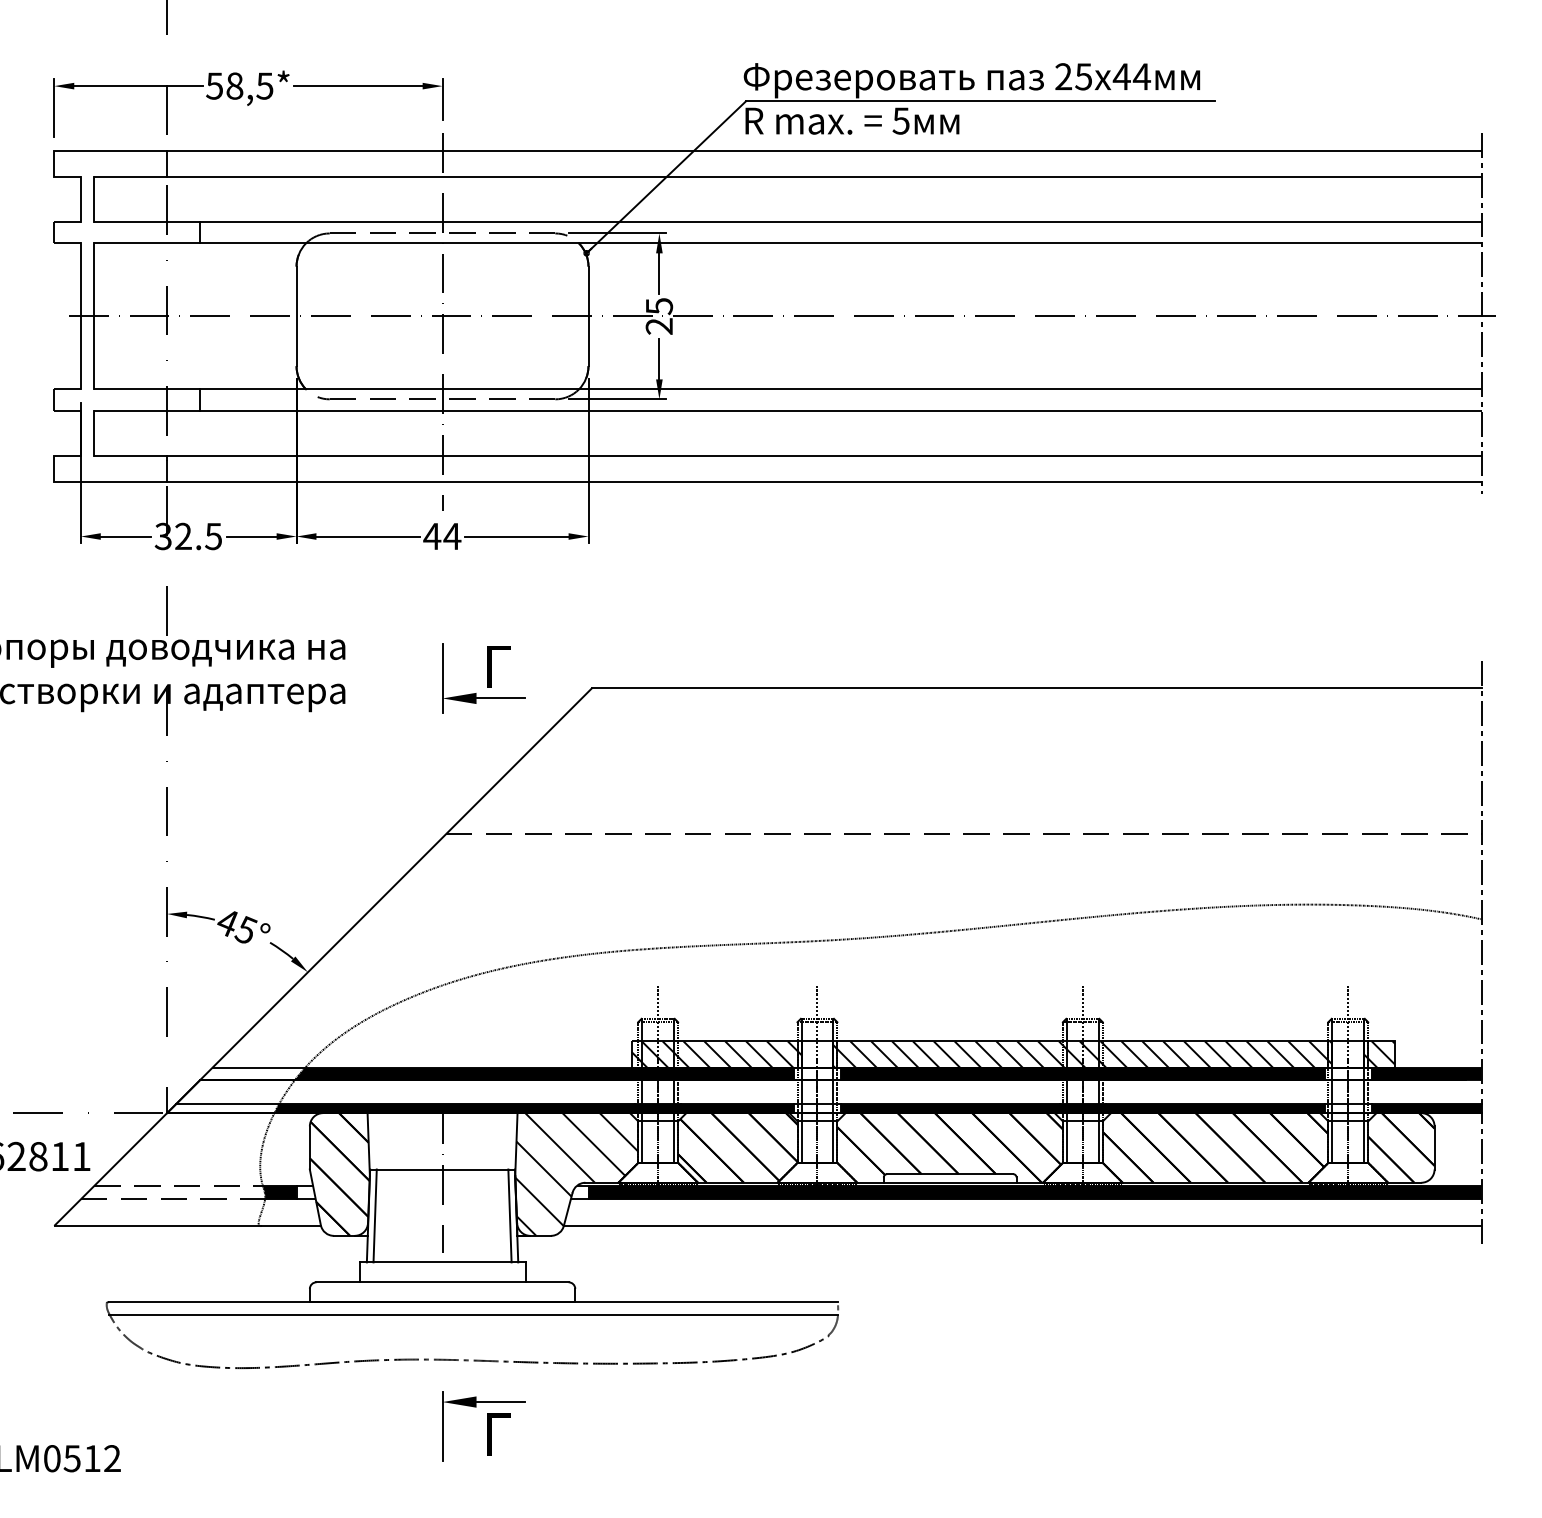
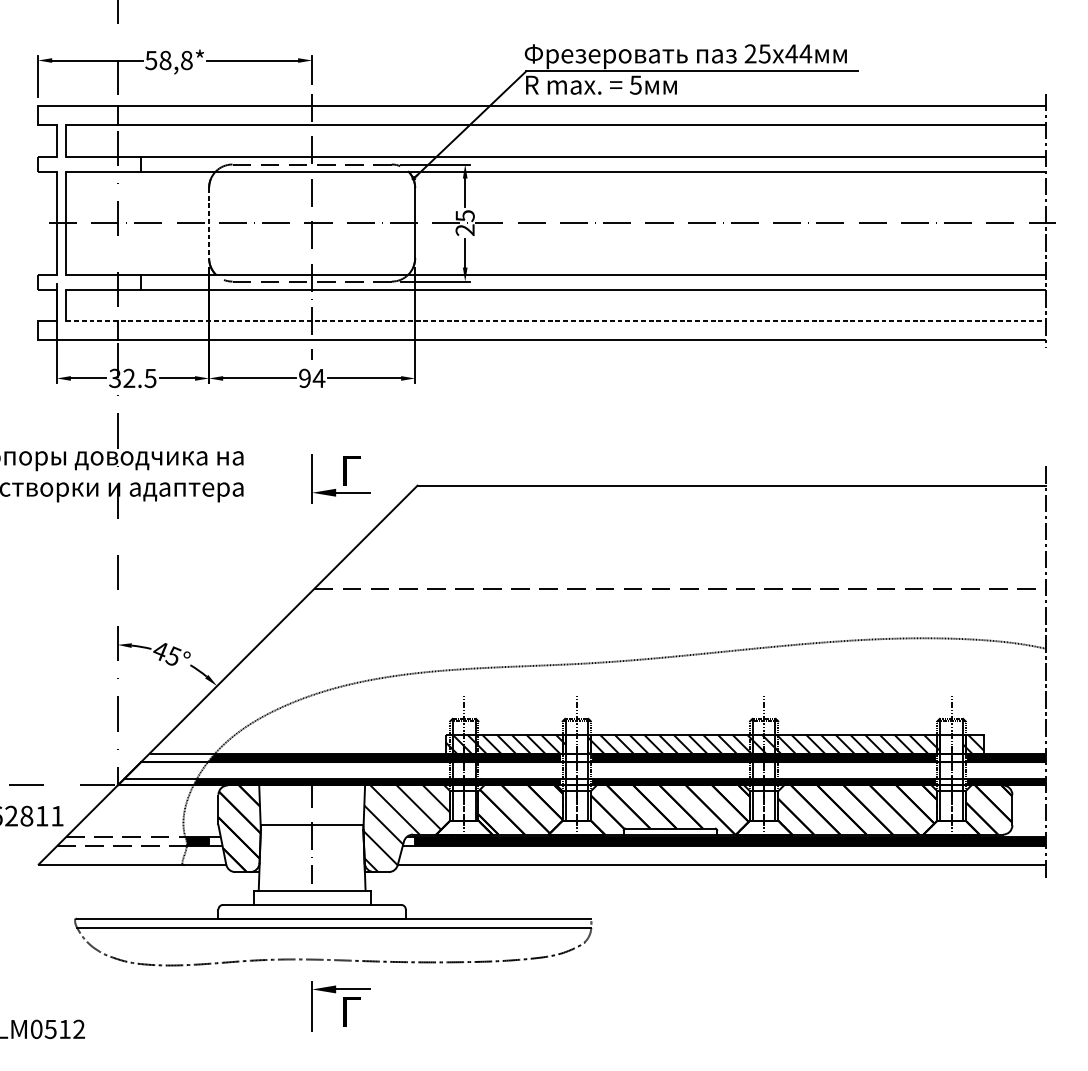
text: (264, 85) -> (186, 60), 58,5* -> 58,8*
line: (296, 316) -> (209, 223), solid -> dashed
line: (787, 455) -> (555, 321), solid -> dashed
text: (432, 536) -> (305, 378), 44 -> 94
line: (374, 1215) -> (264, 857), removed
line: (509, 1215) -> (359, 857), removed

